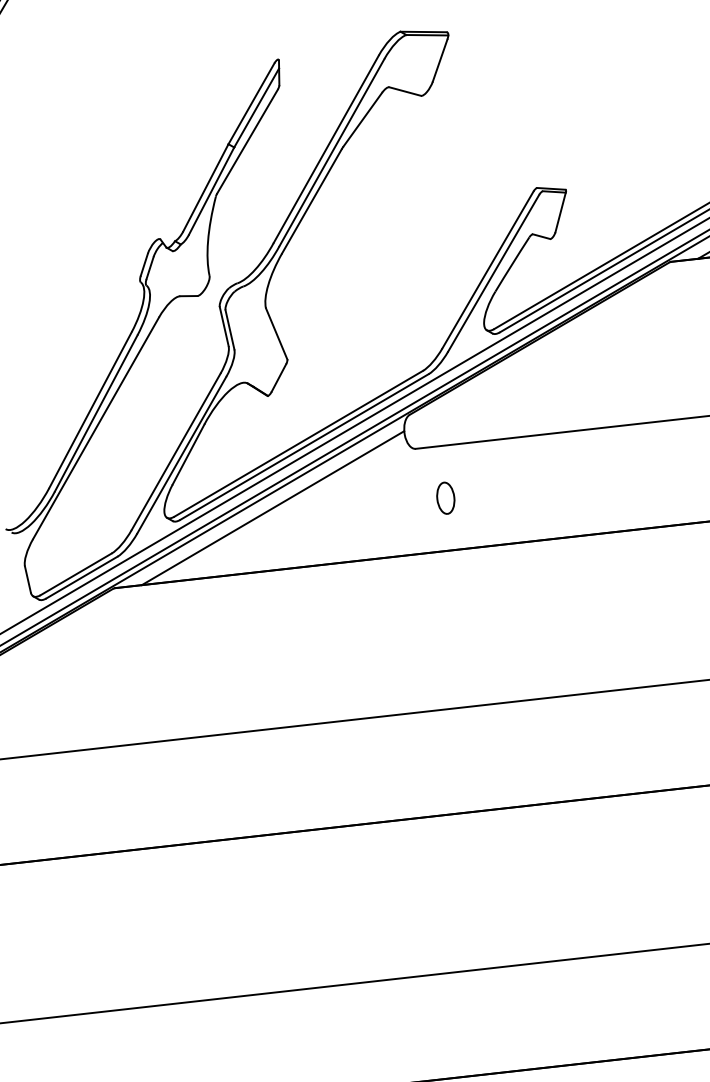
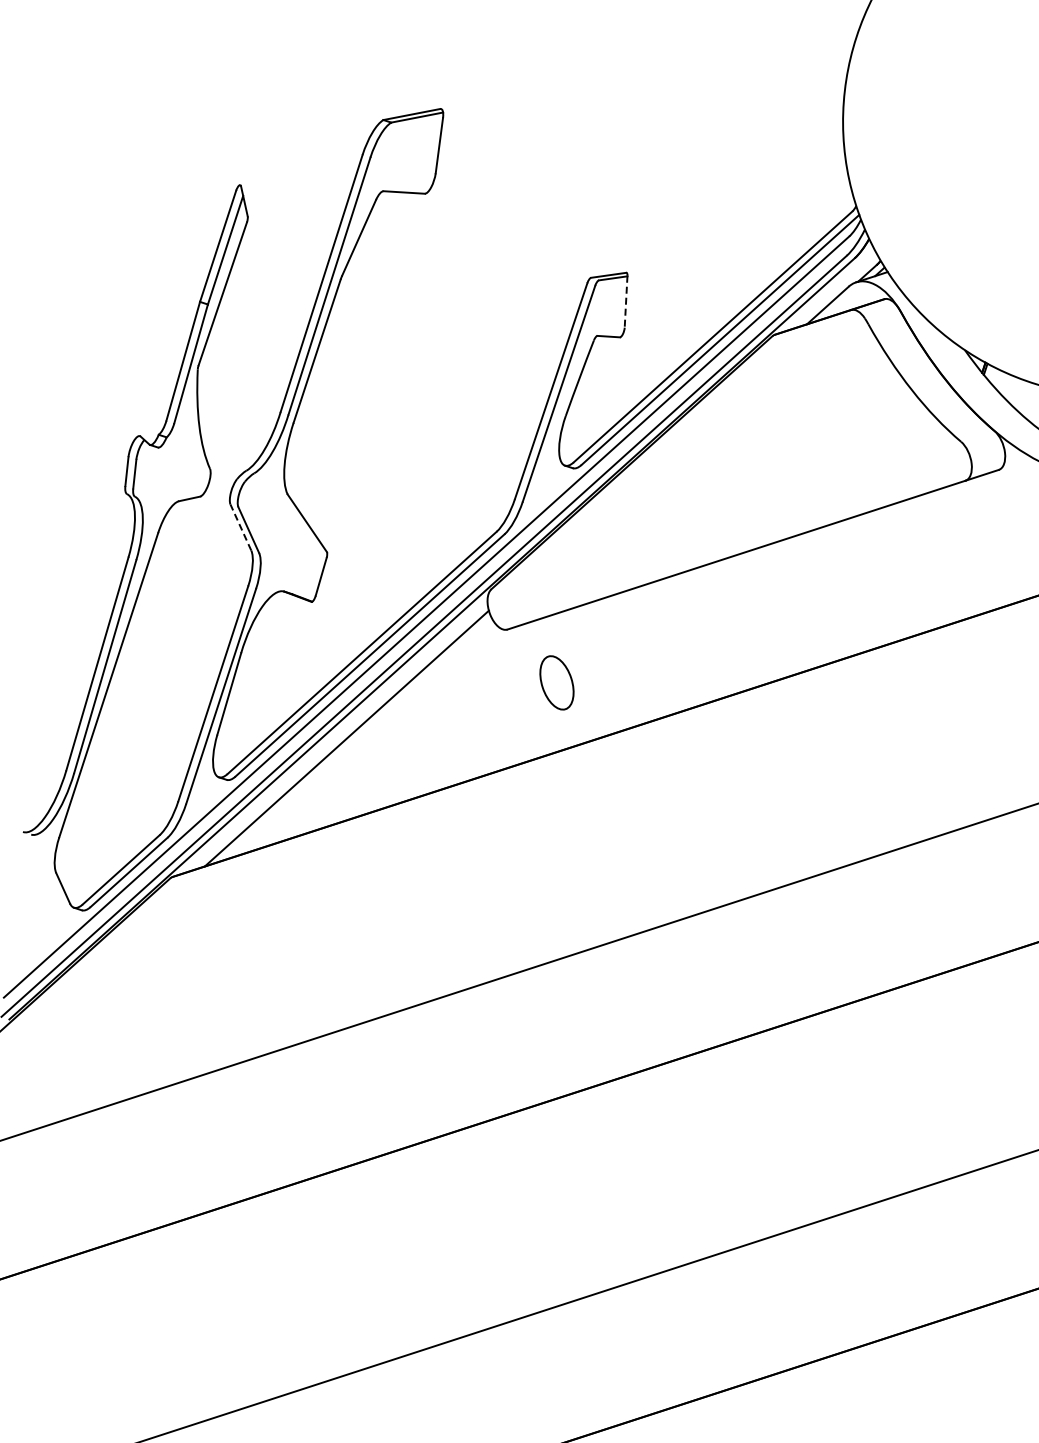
line: (561, 212) -> (626, 301), solid -> dashed
line: (223, 326) -> (240, 527), solid -> dashed
part: (445, 497) -> (556, 682), size x1.4

